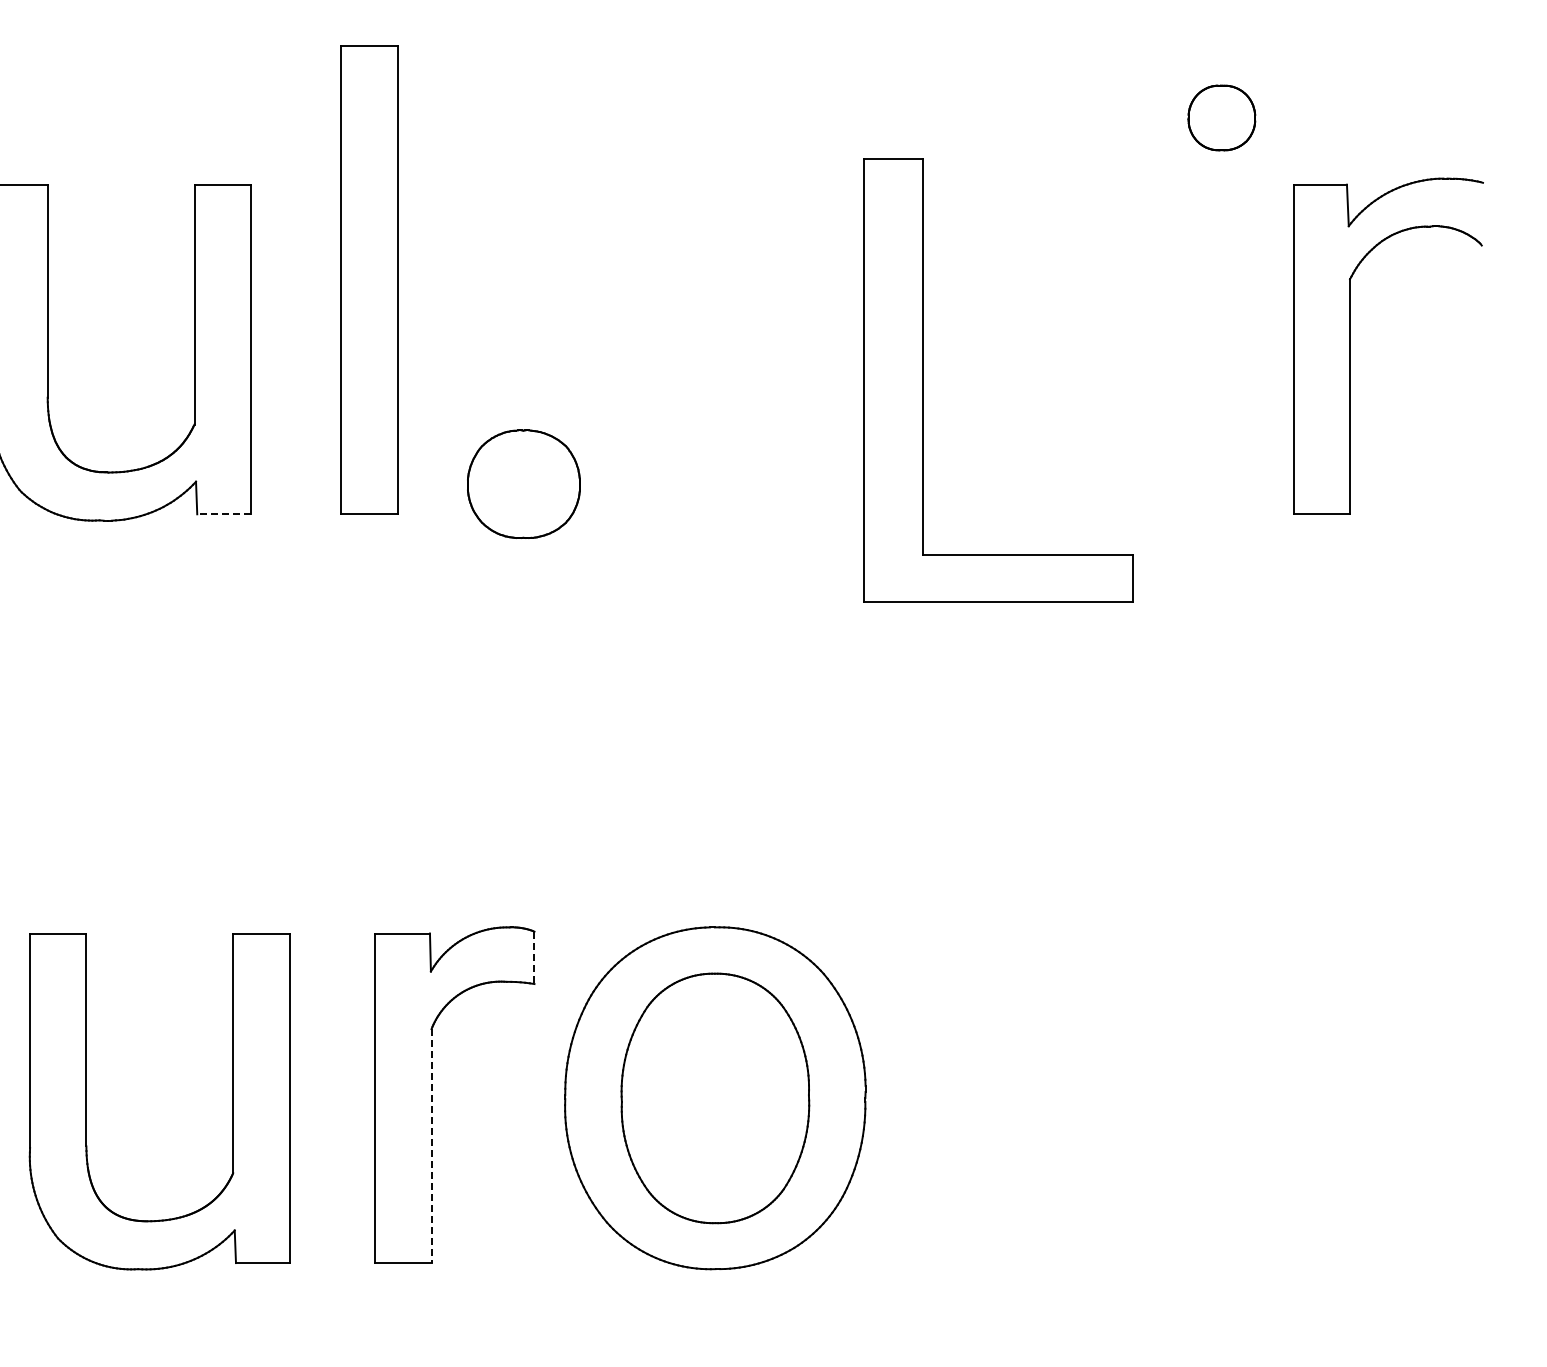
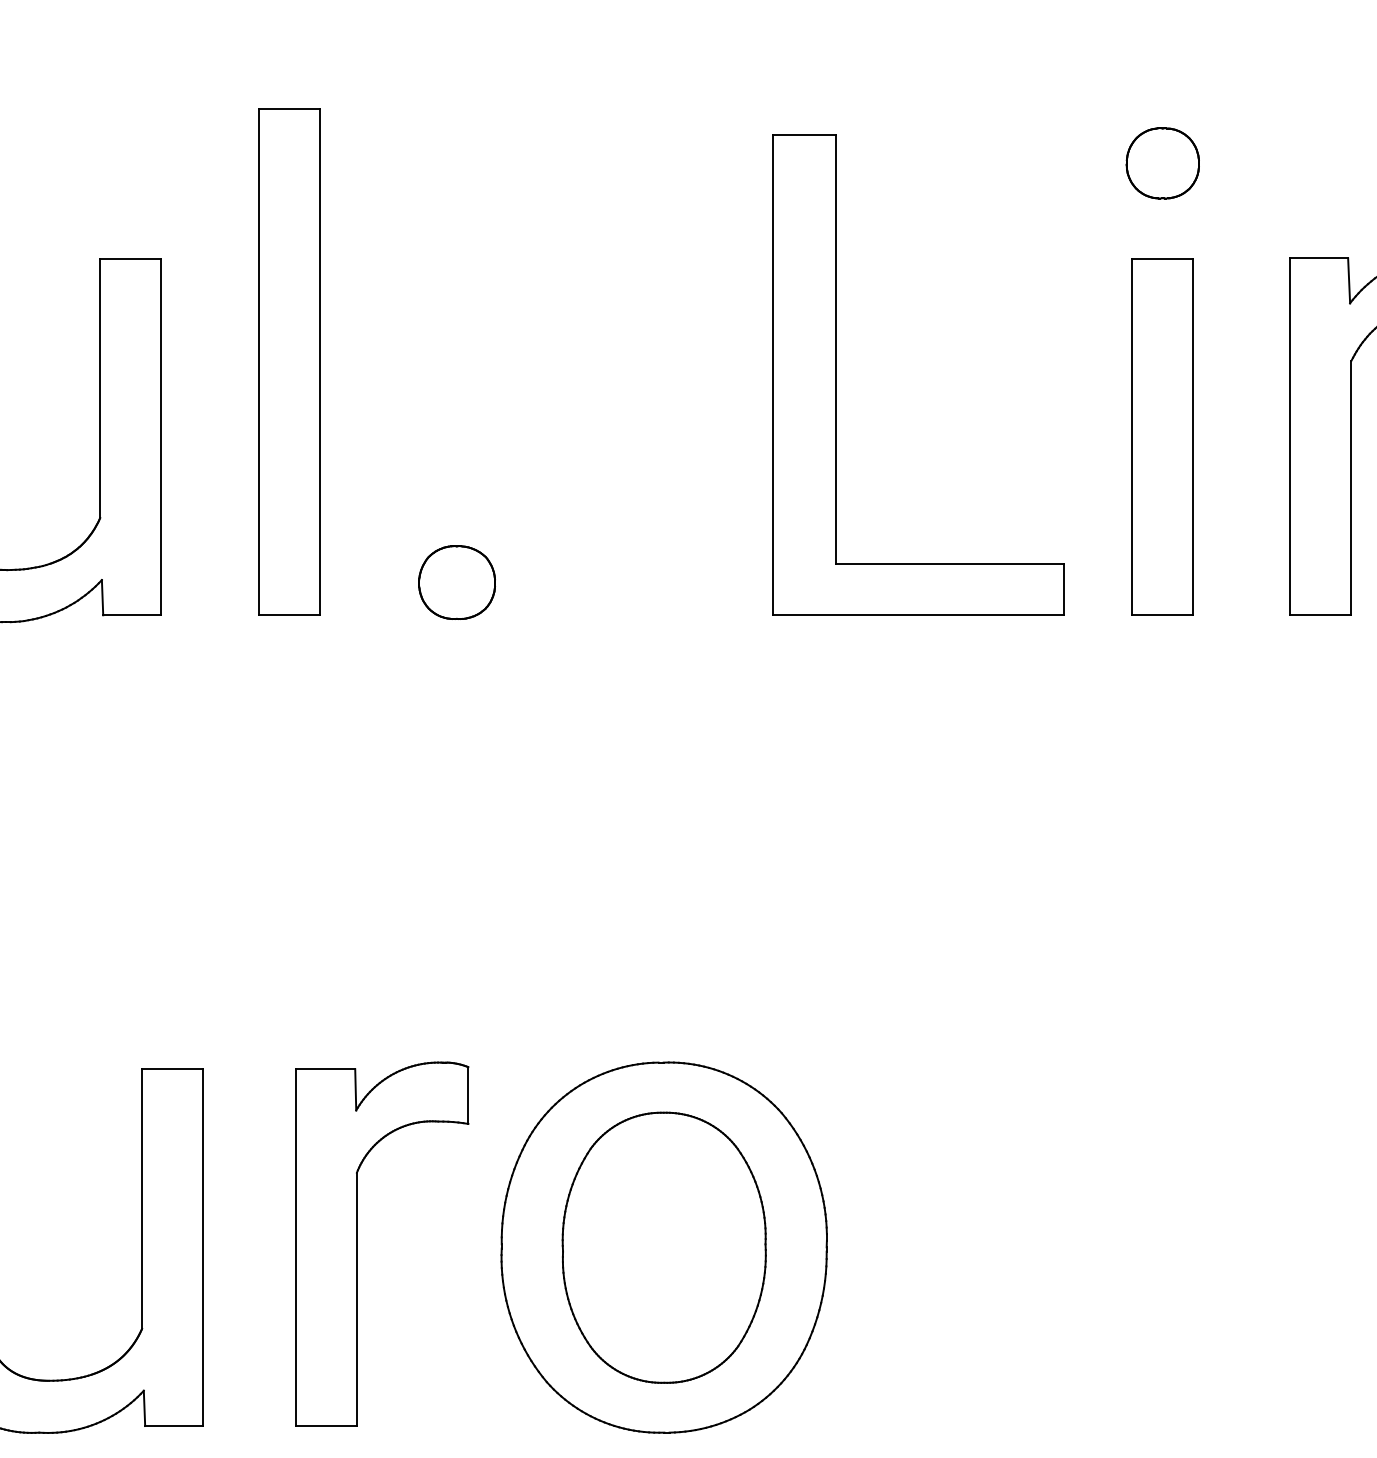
part: (1221, 117) -> (1162, 162), moved
part: (1174, 349) -> (1161, 436), added
part: (923, 380) -> (836, 375), moved
part: (524, 483) -> (457, 581), size x0.62
line: (224, 514) -> (132, 615), dashed -> solid
line: (534, 958) -> (468, 1096), dashed -> solid
line: (431, 1146) -> (356, 1299), dashed -> solid

